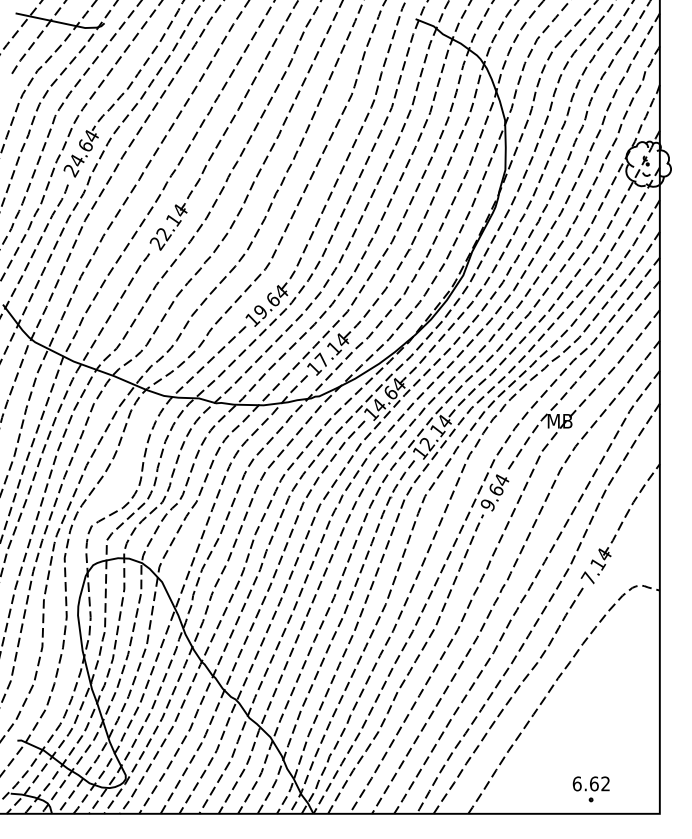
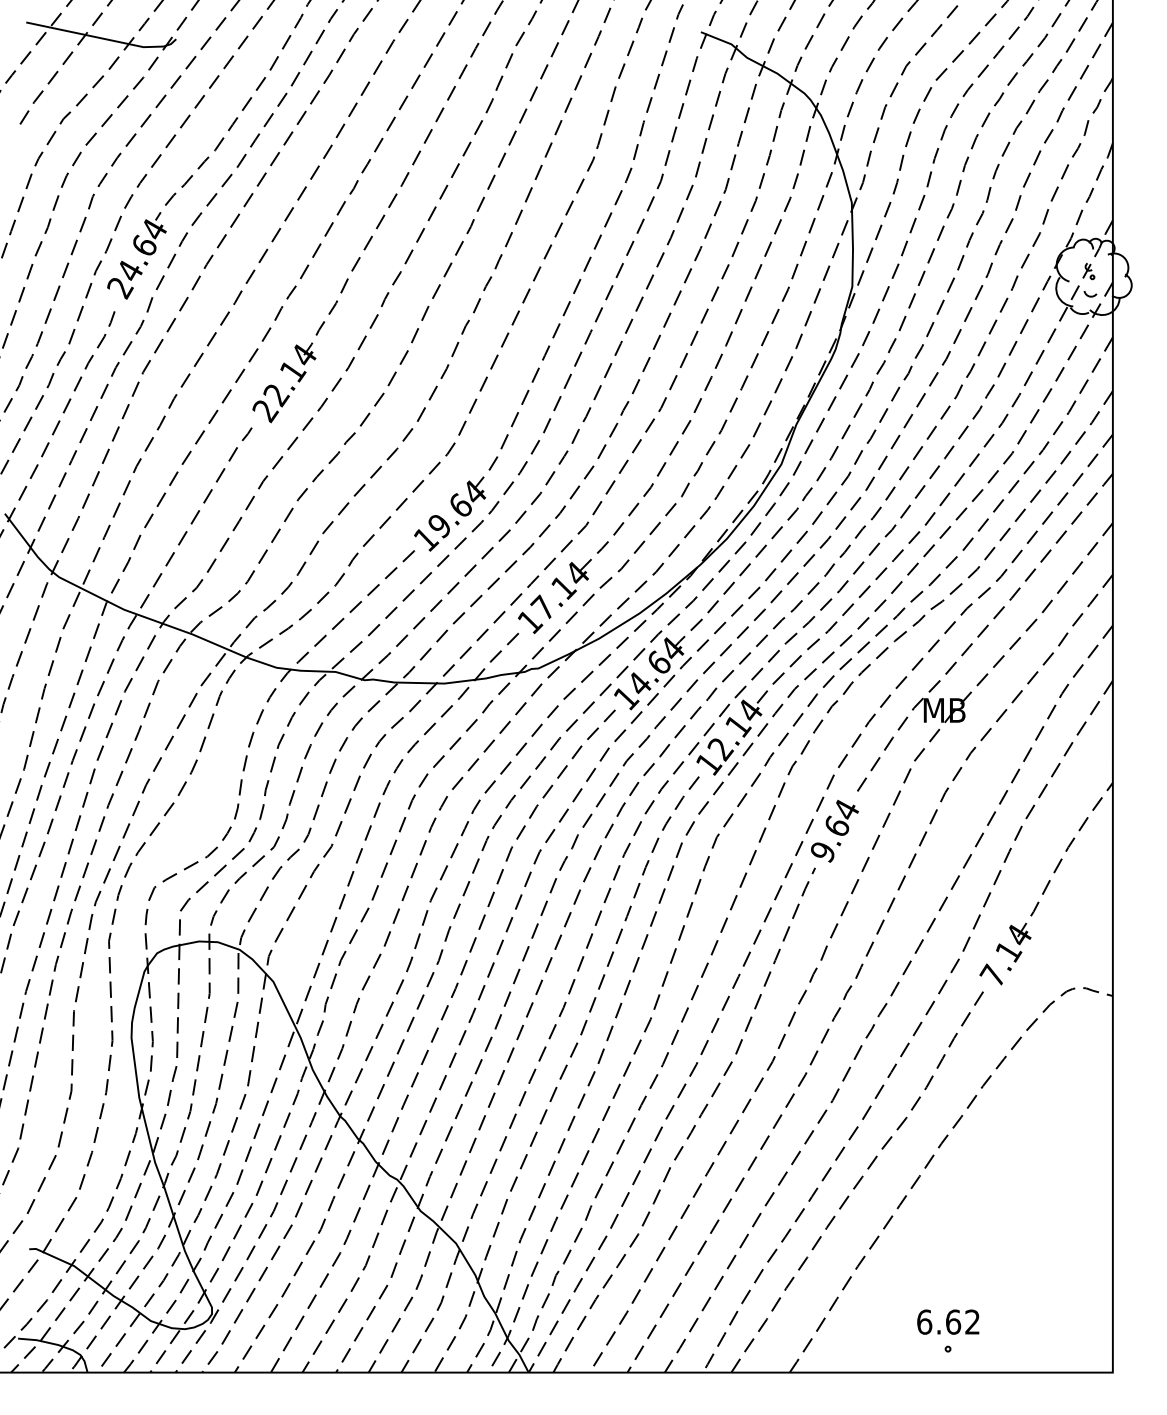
part: (590, 789) -> (946, 1331), moved

